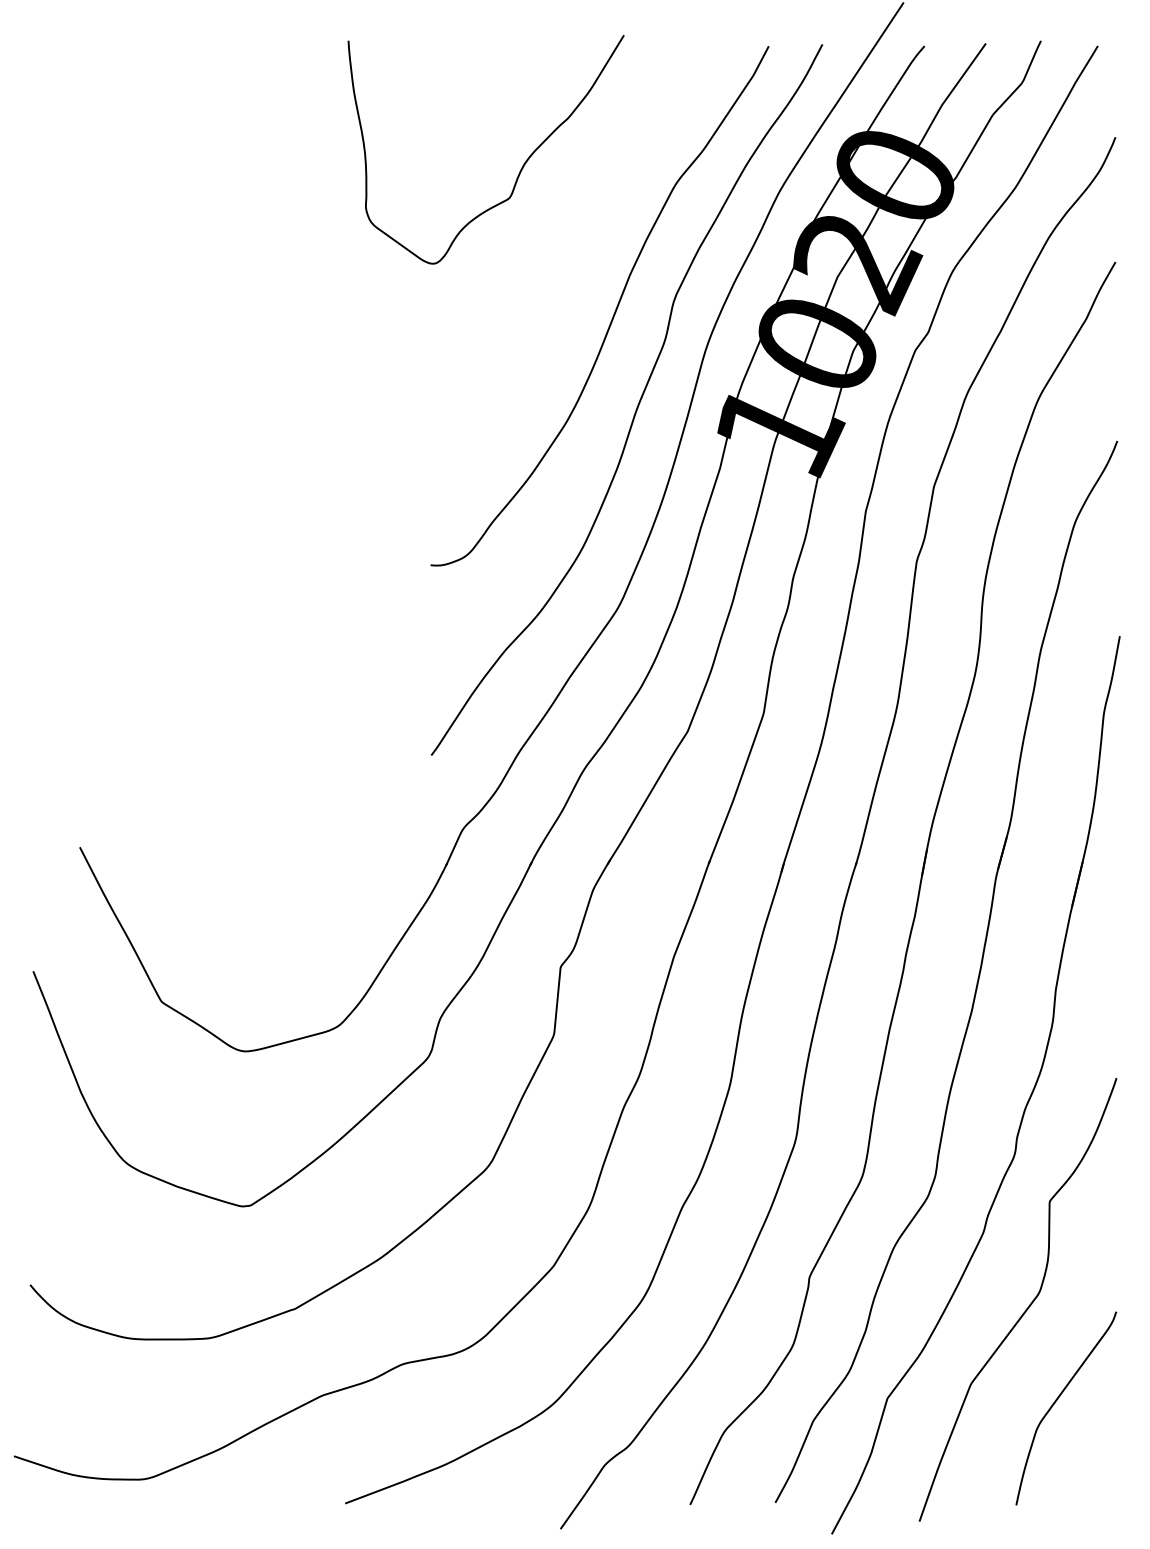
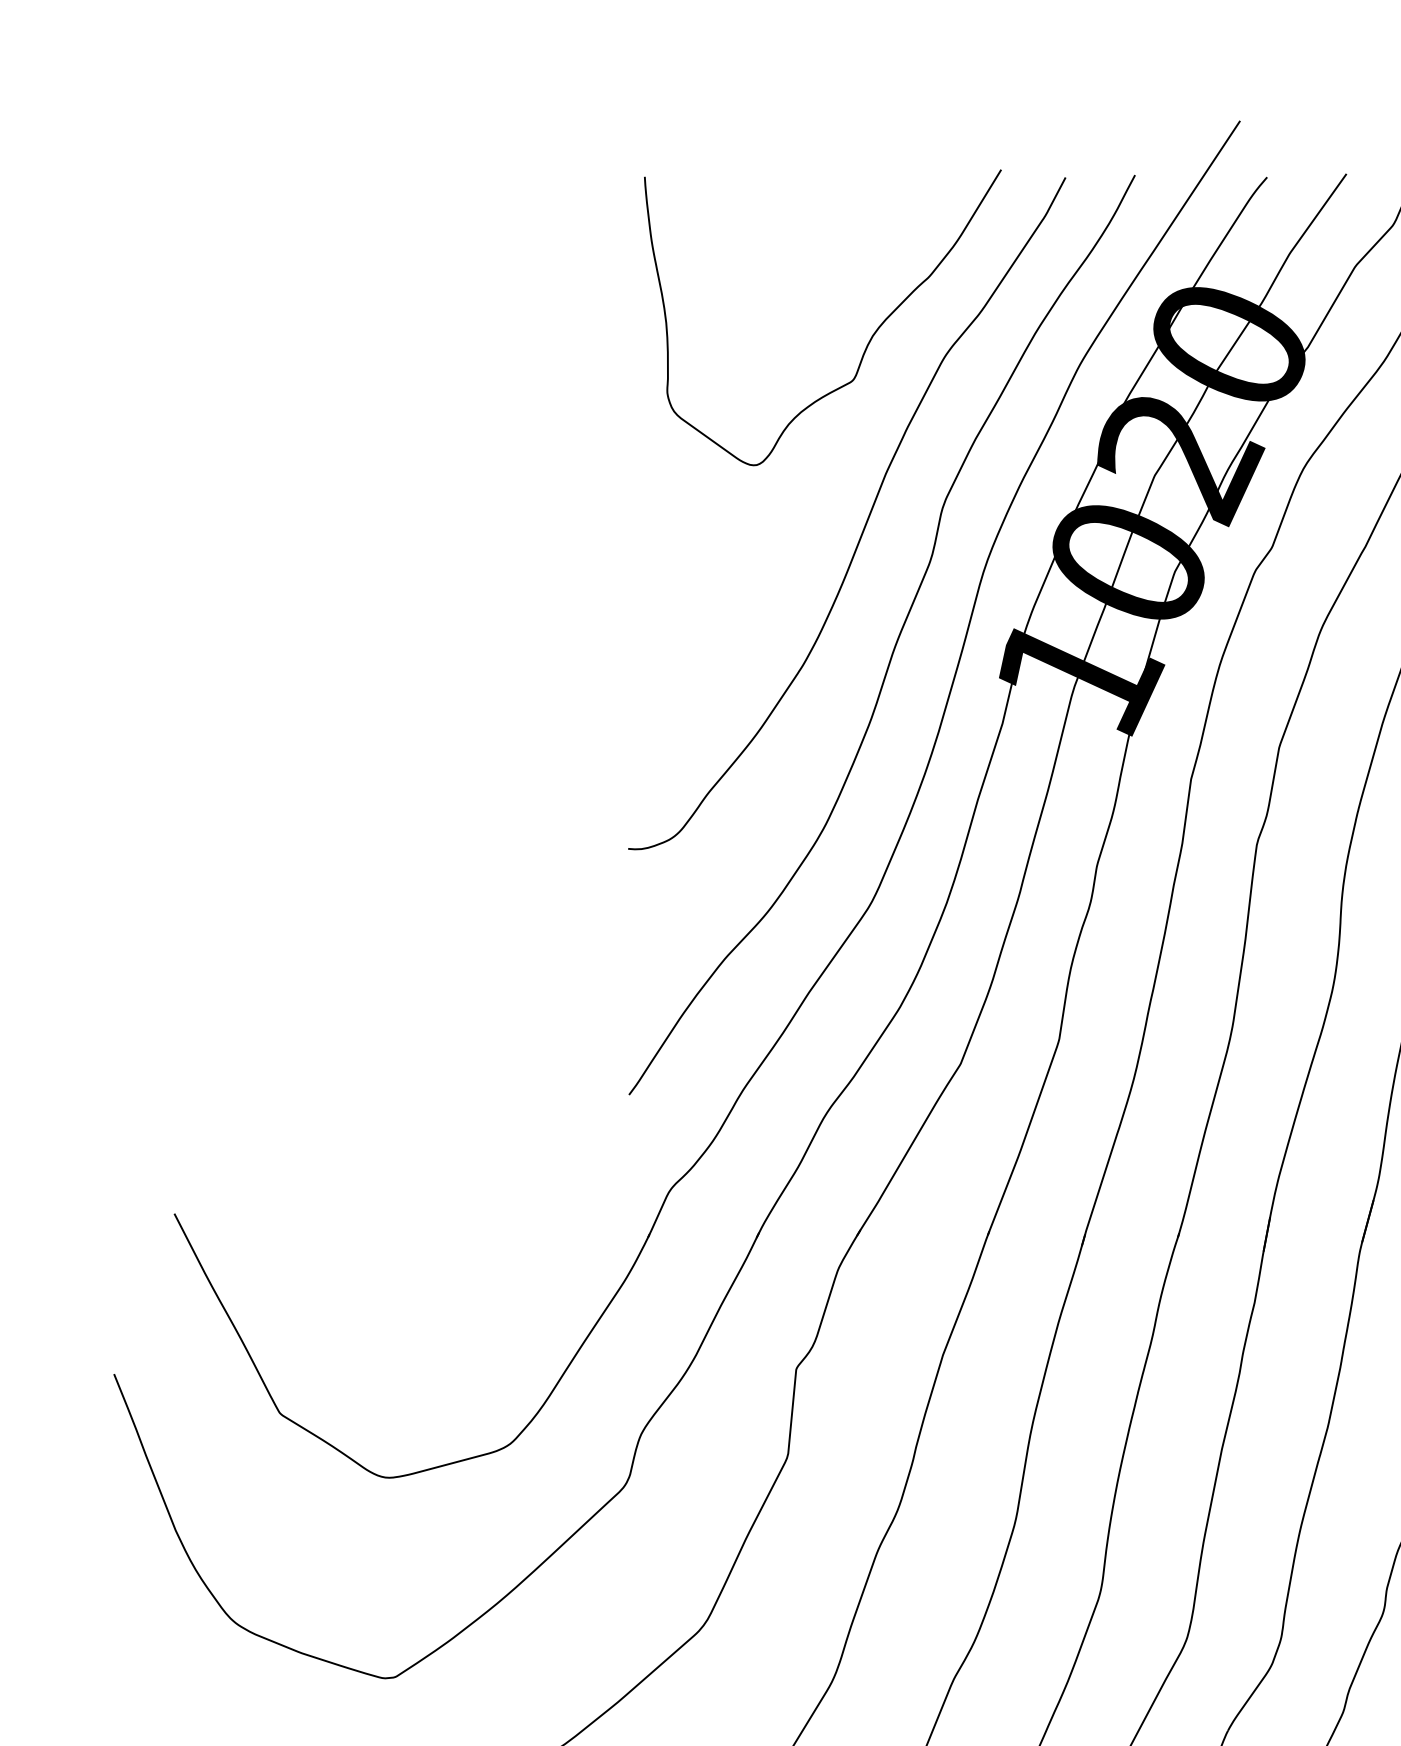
curve: (521, 167) -> (868, 340), moved

